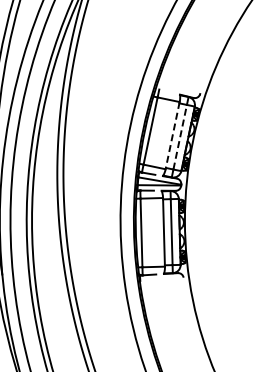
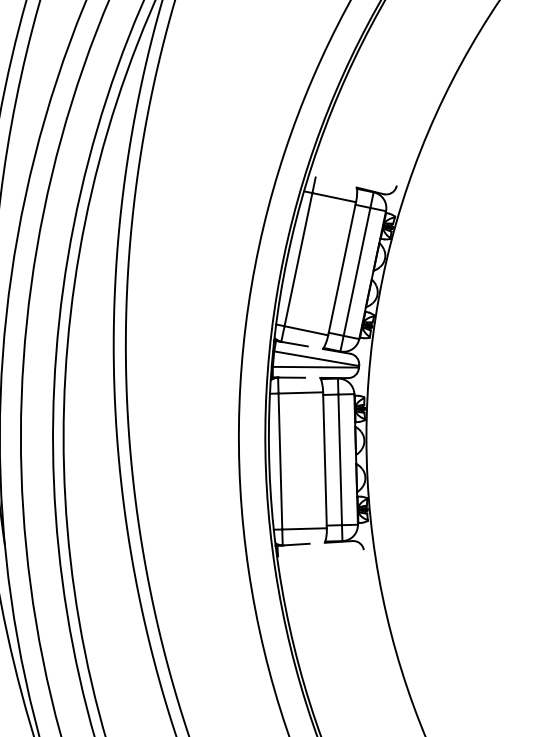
line: (172, 136) -> (341, 270), dashed -> solid
line: (180, 137) -> (357, 272), dashed -> solid

